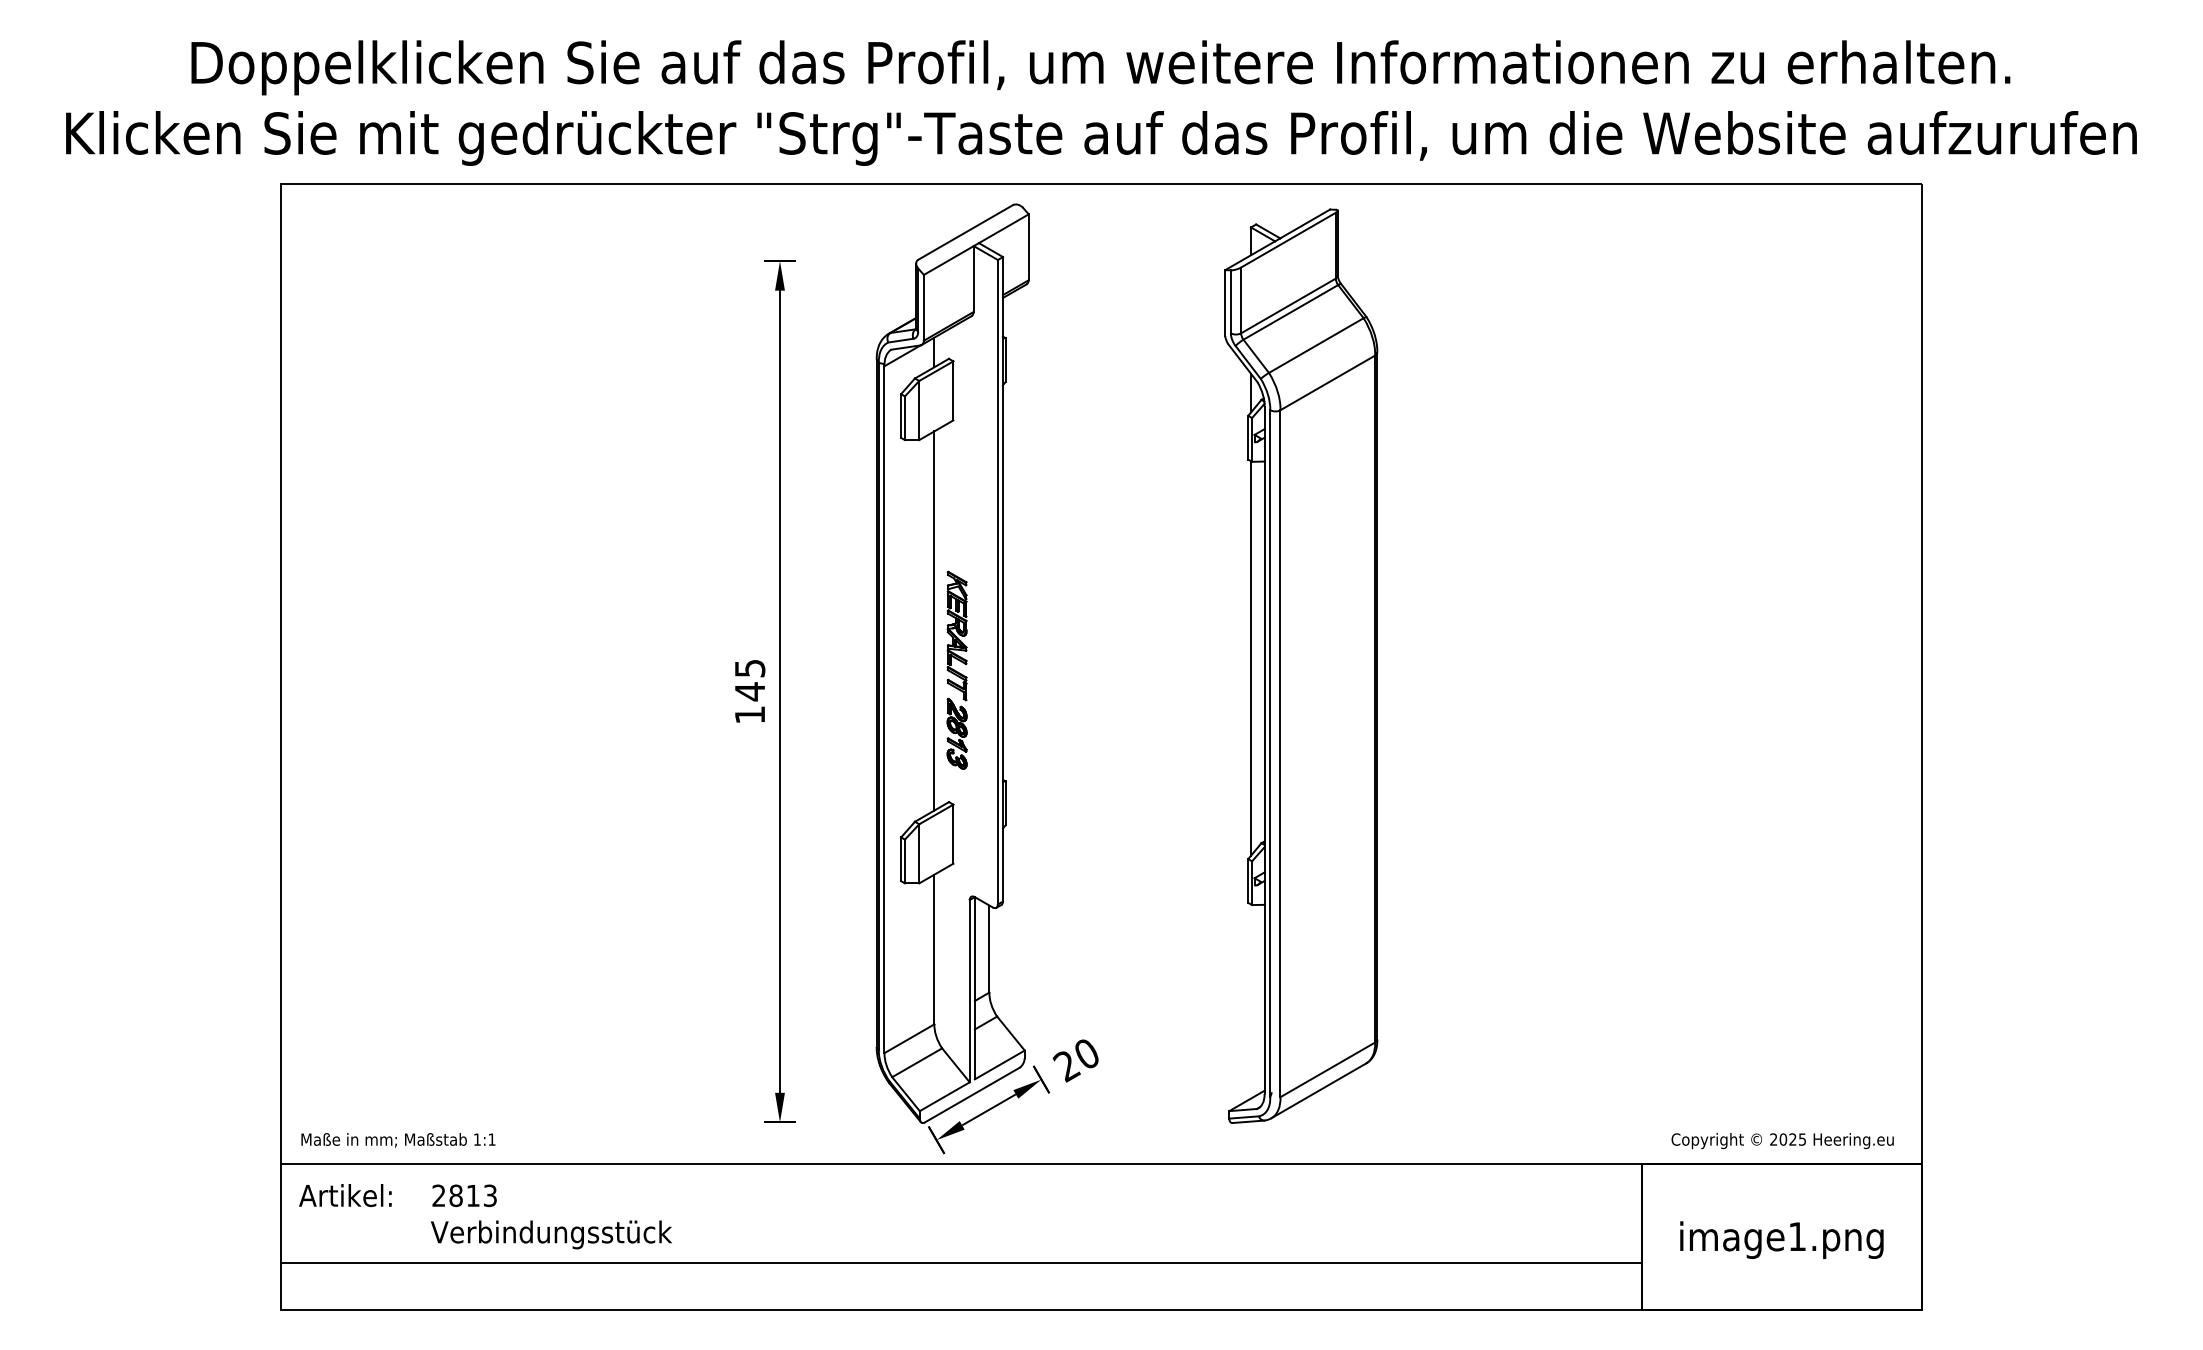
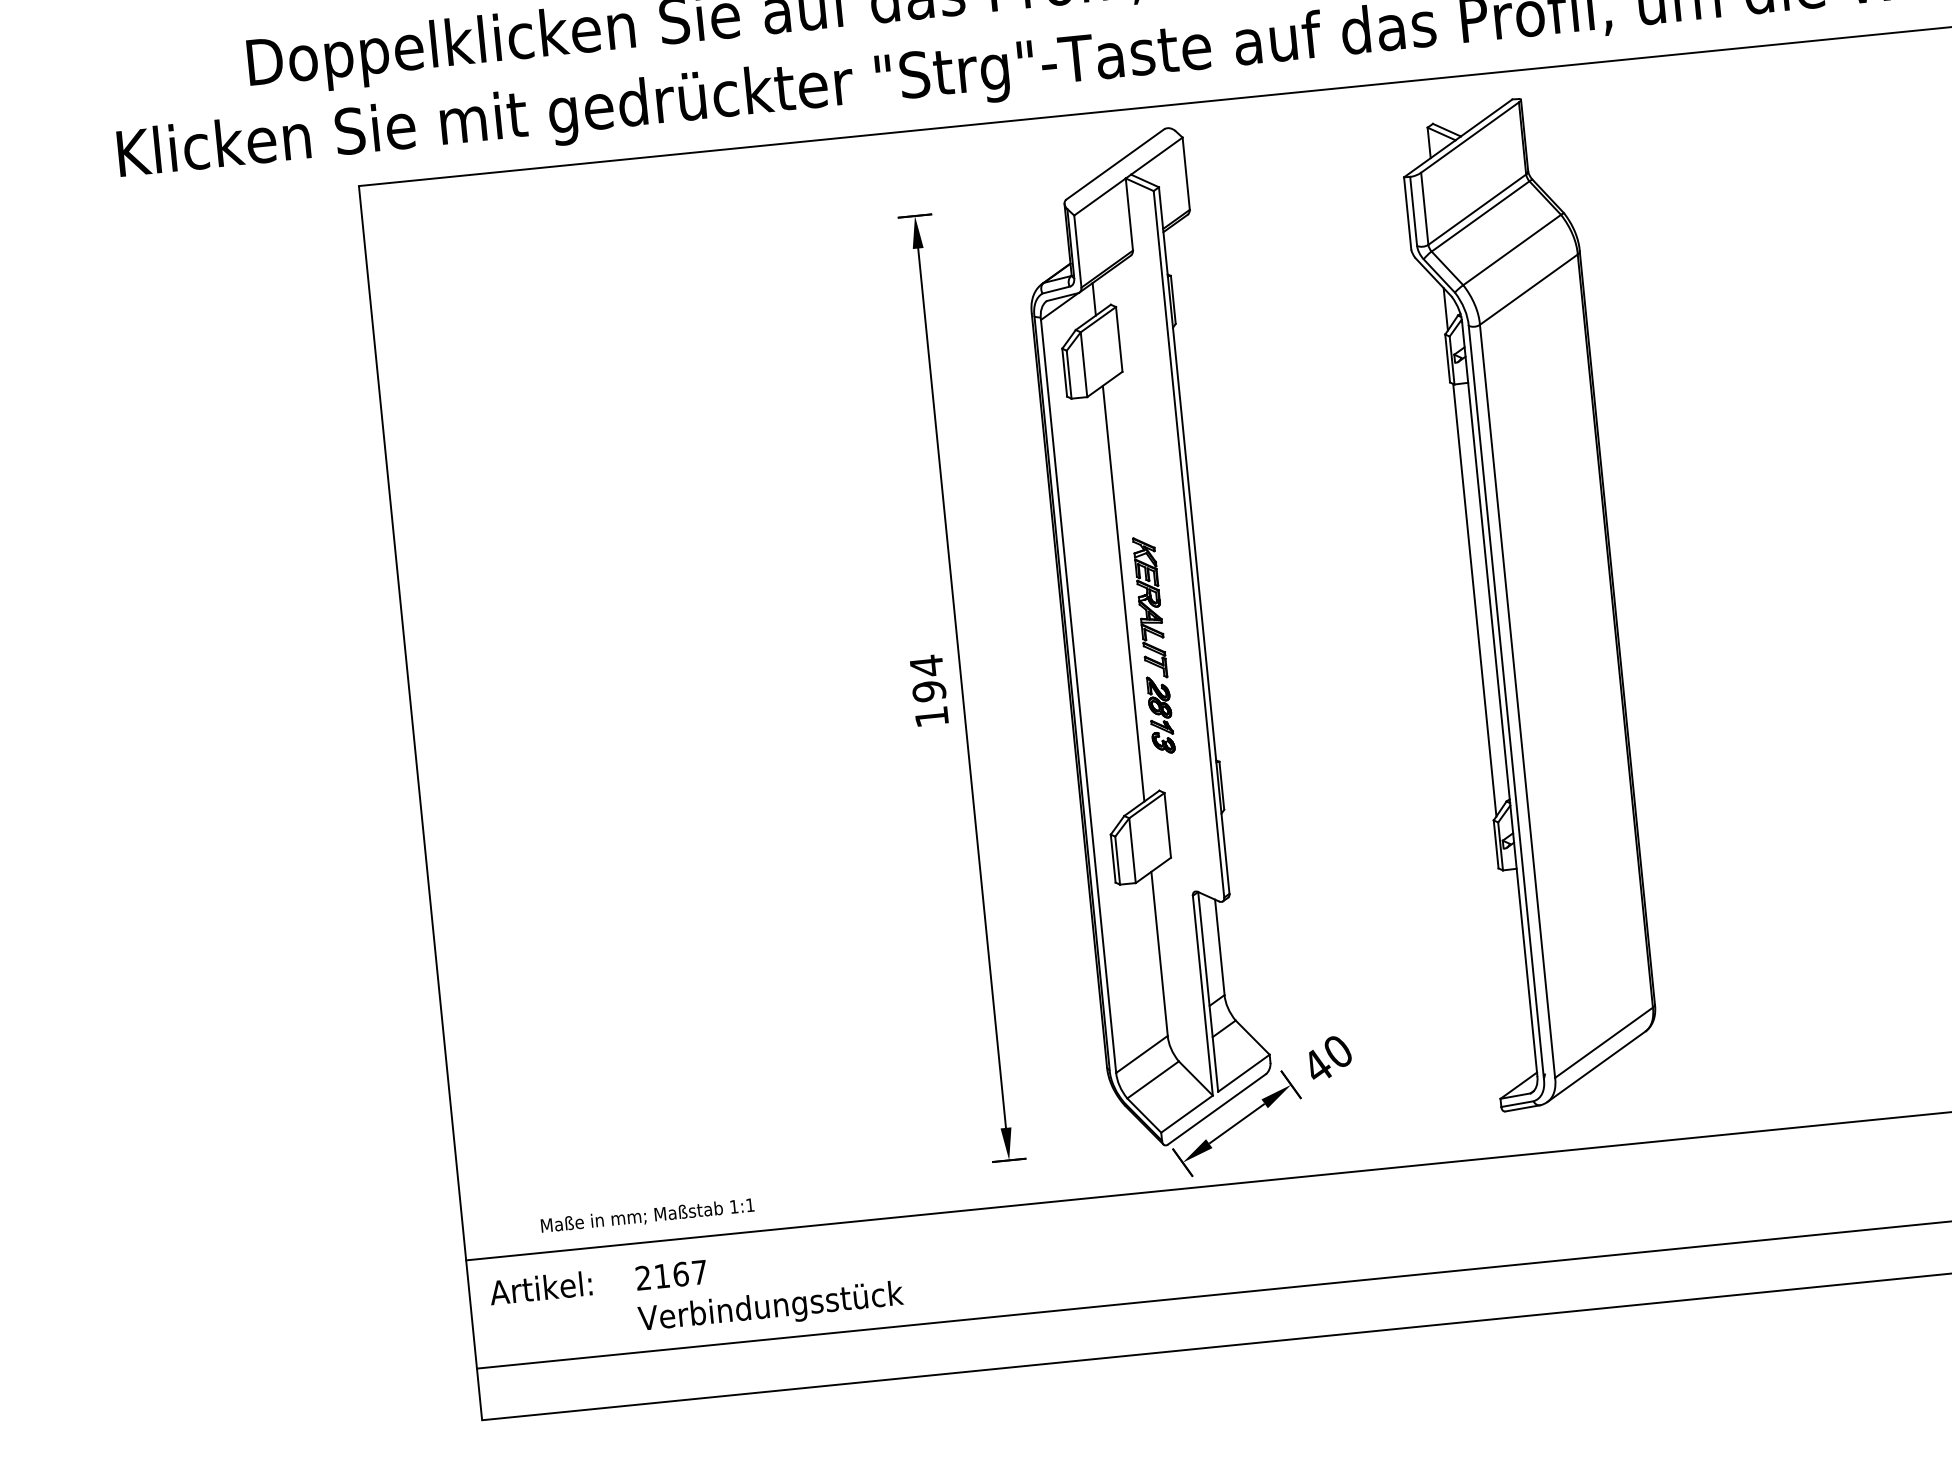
text: (749, 680) -> (927, 679), 145 -> 194
text: (1066, 1066) -> (1317, 1067), 20 -> 40
text: (398, 1140) -> (647, 1216), moved
text: (472, 1195) -> (680, 1274), 2813 -> 2167

